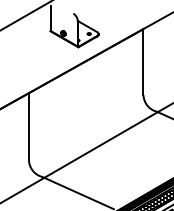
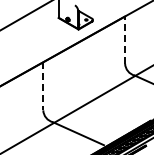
line: (144, 62) -> (125, 40), solid -> dashed
line: (29, 127) -> (43, 86), solid -> dashed

